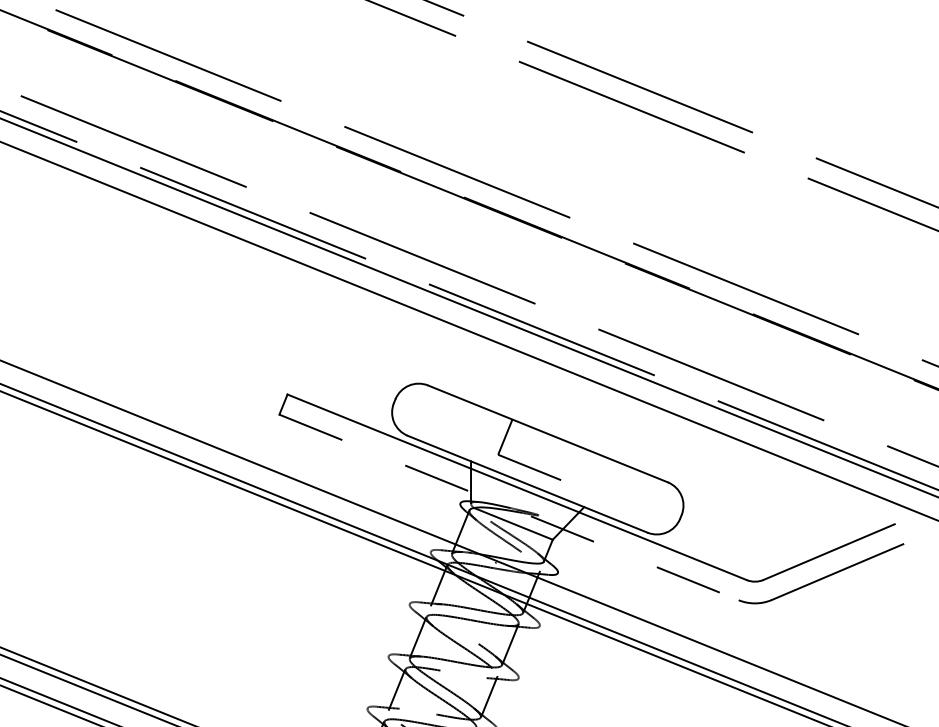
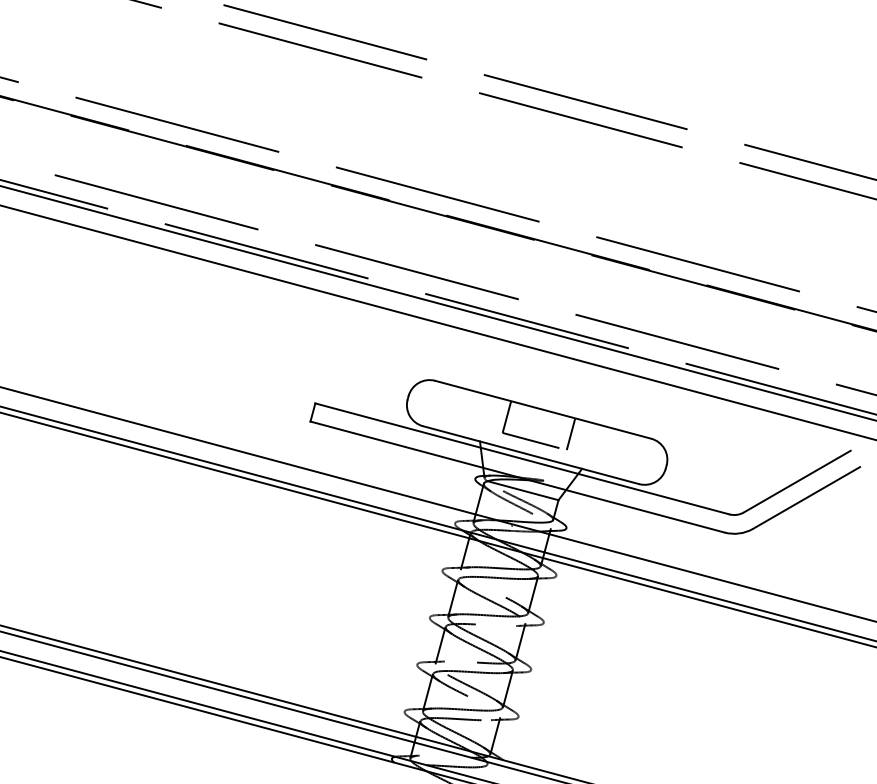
line: (575, 466) -> (570, 434), added
line: (510, 508) -> (518, 477), dashed -> solid

